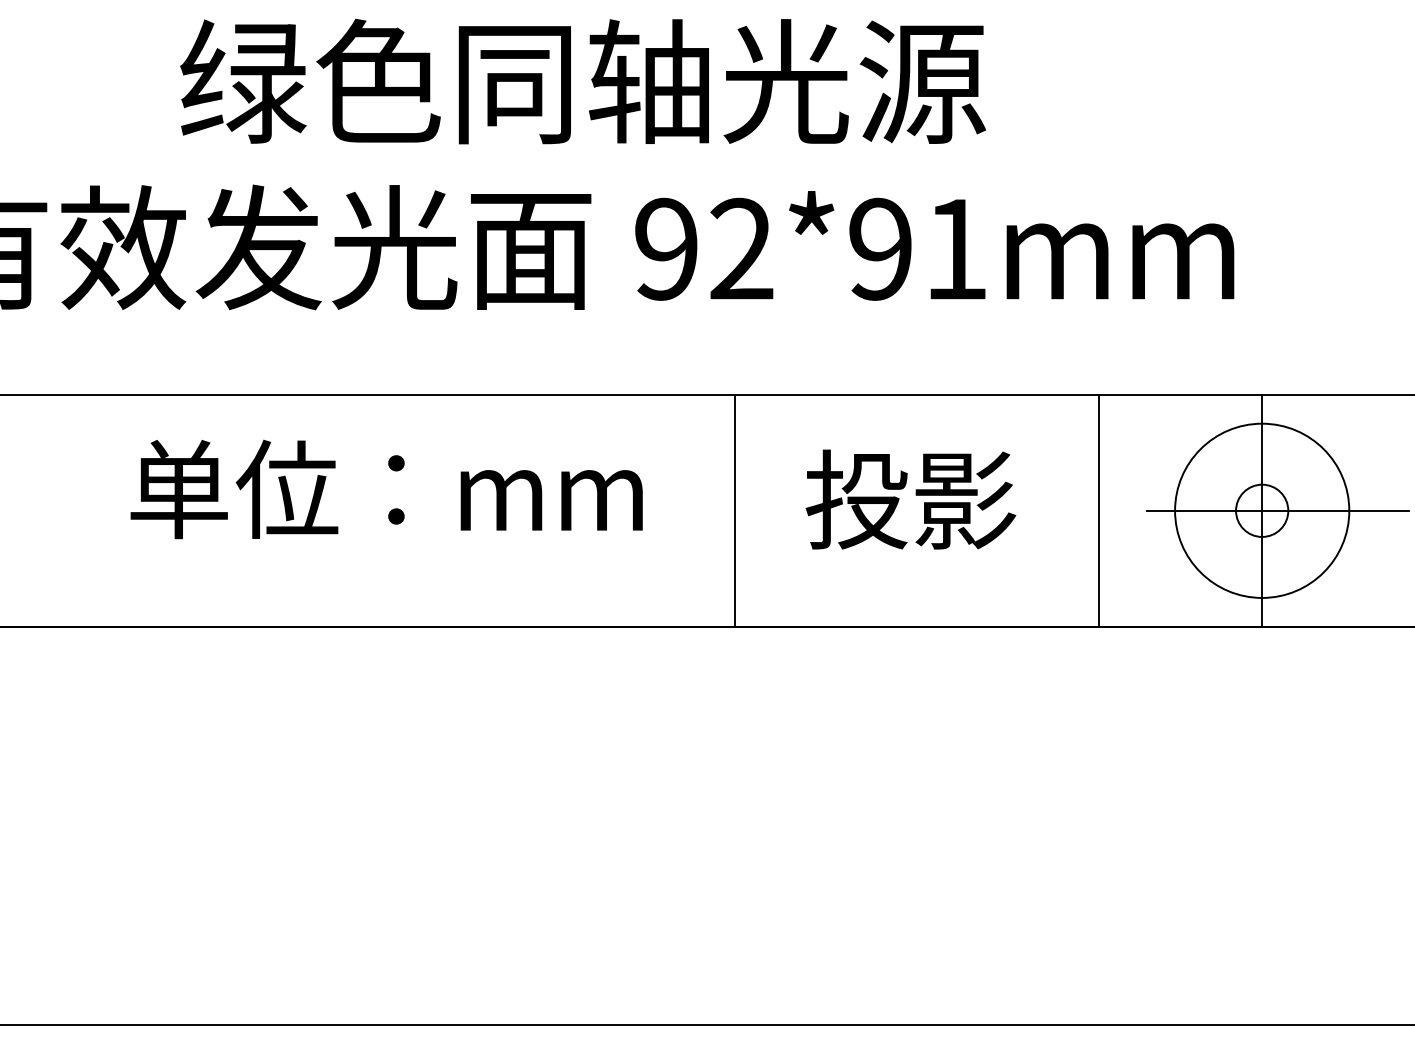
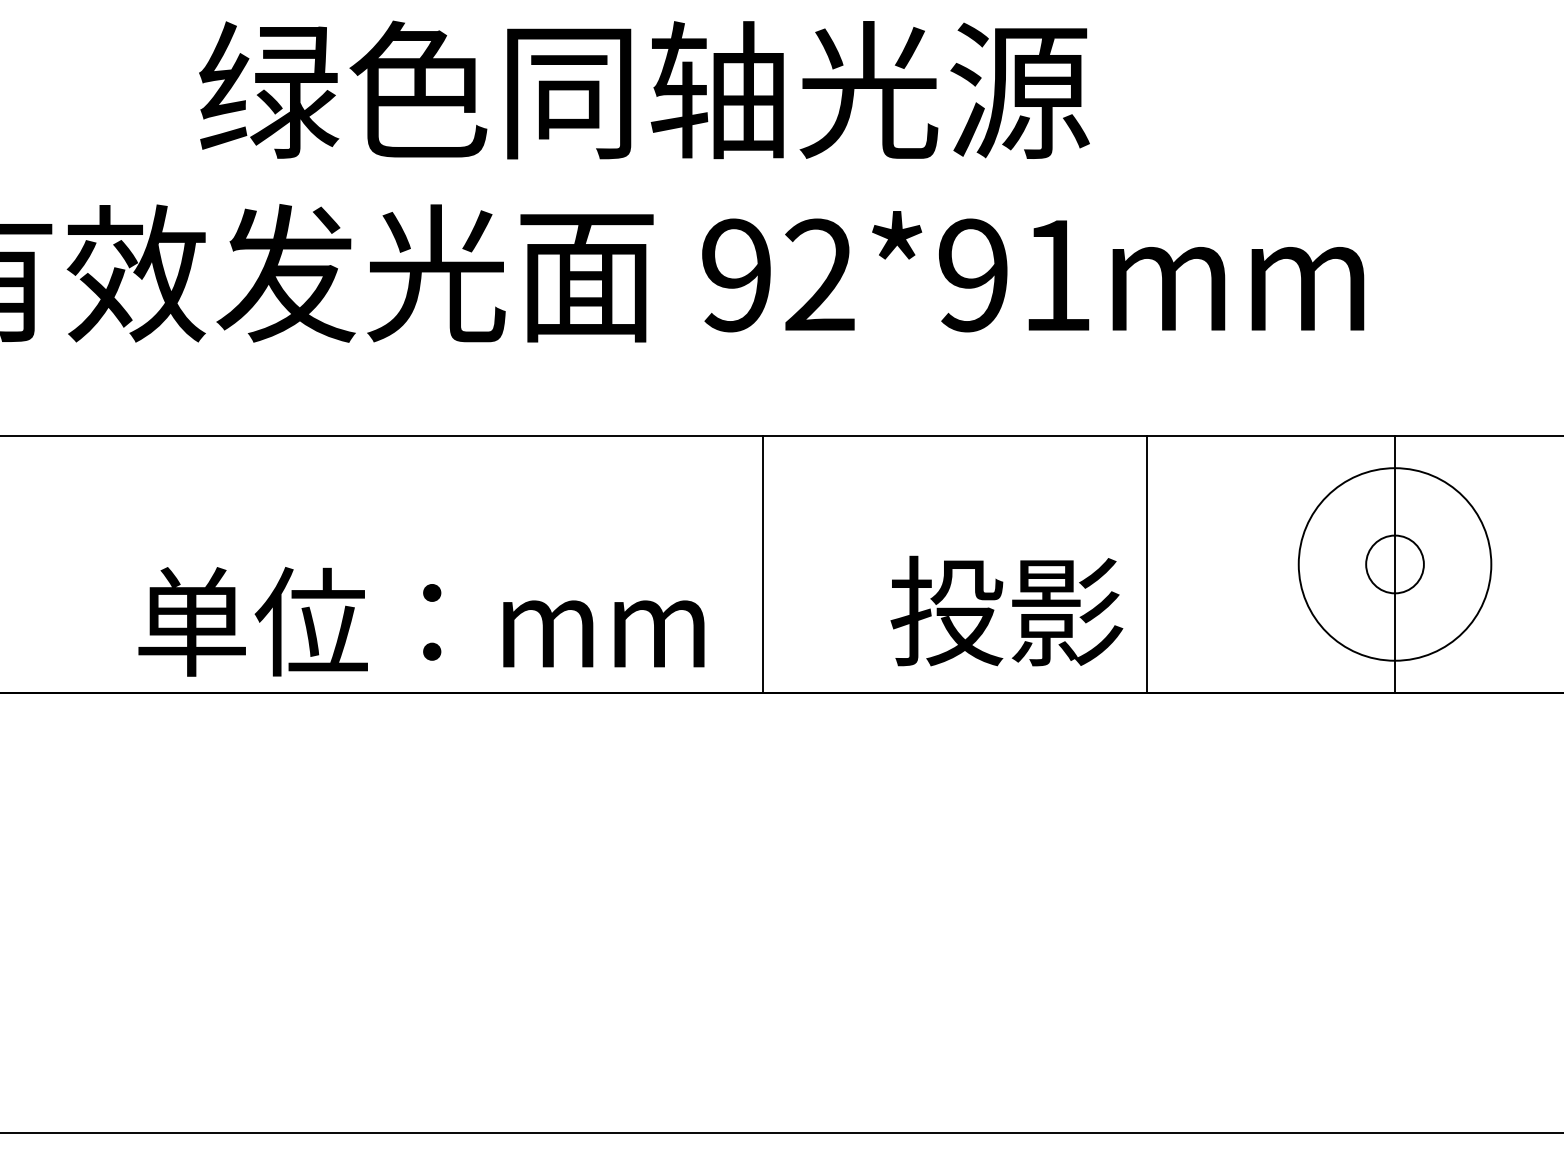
text: (386, 489) -> (421, 621), moved
text: (910, 499) -> (1006, 610), moved
line: (735, 510) -> (762, 564), moved
line: (1098, 510) -> (1146, 564), moved
line: (1277, 510) -> (1411, 564), removed

